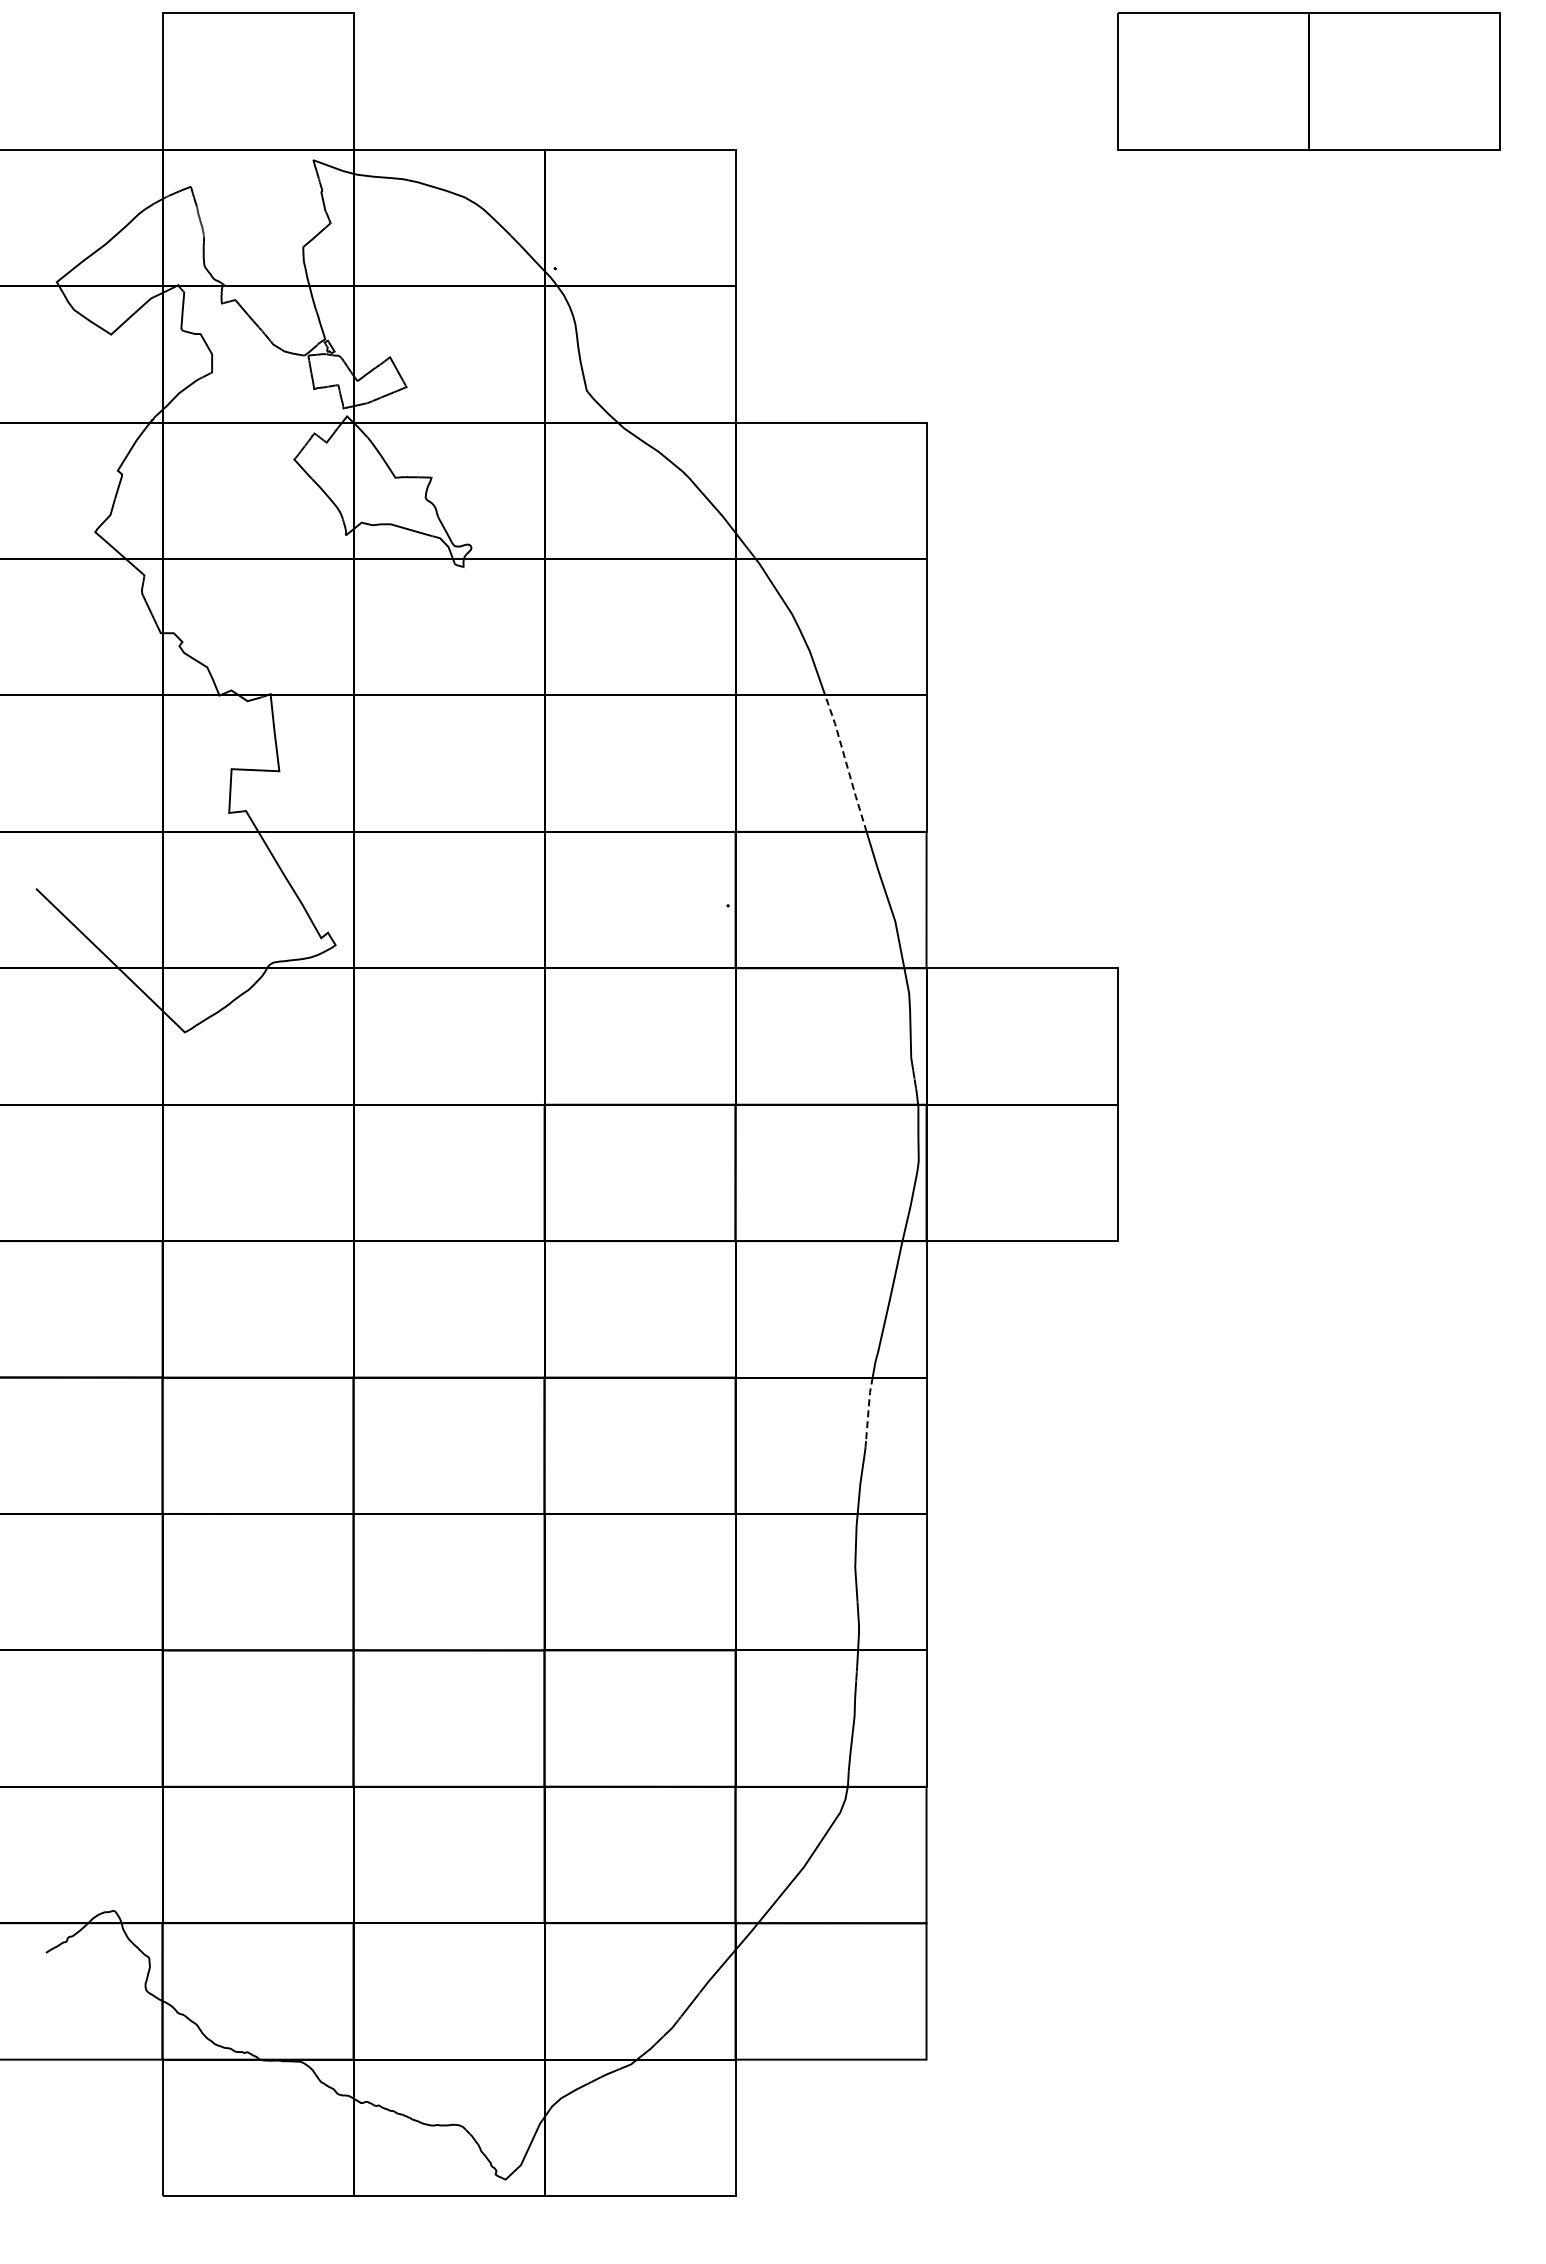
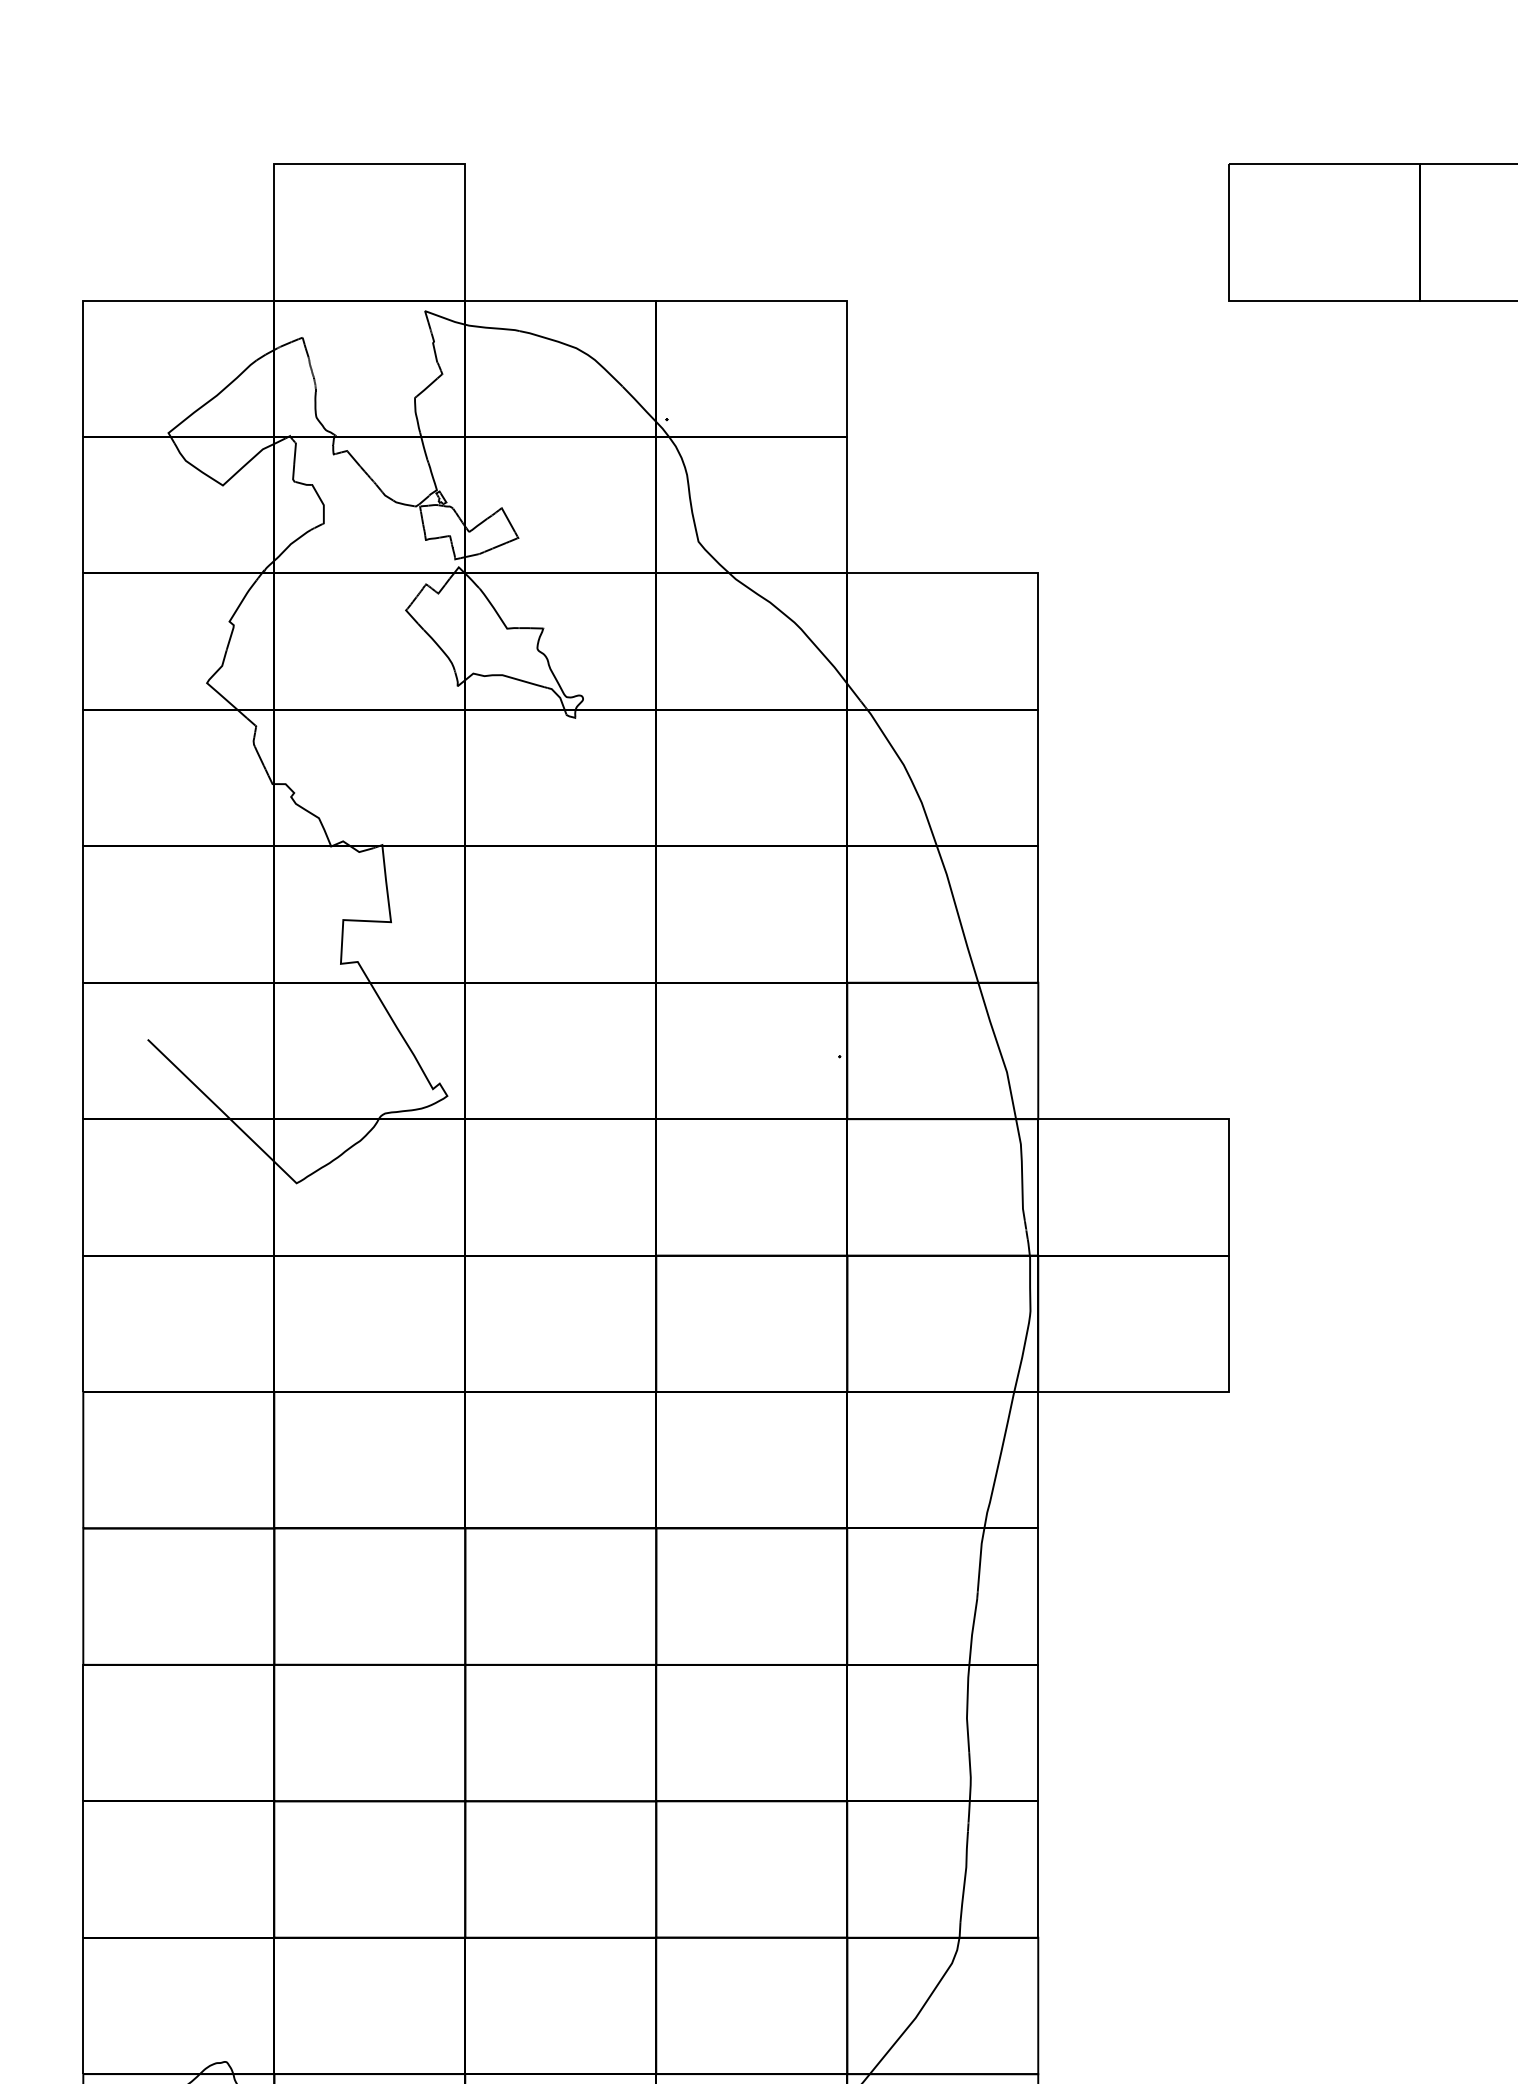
line: (846, 763) -> (958, 914), dashed -> solid
line: (868, 1408) -> (980, 1559), dashed -> solid

